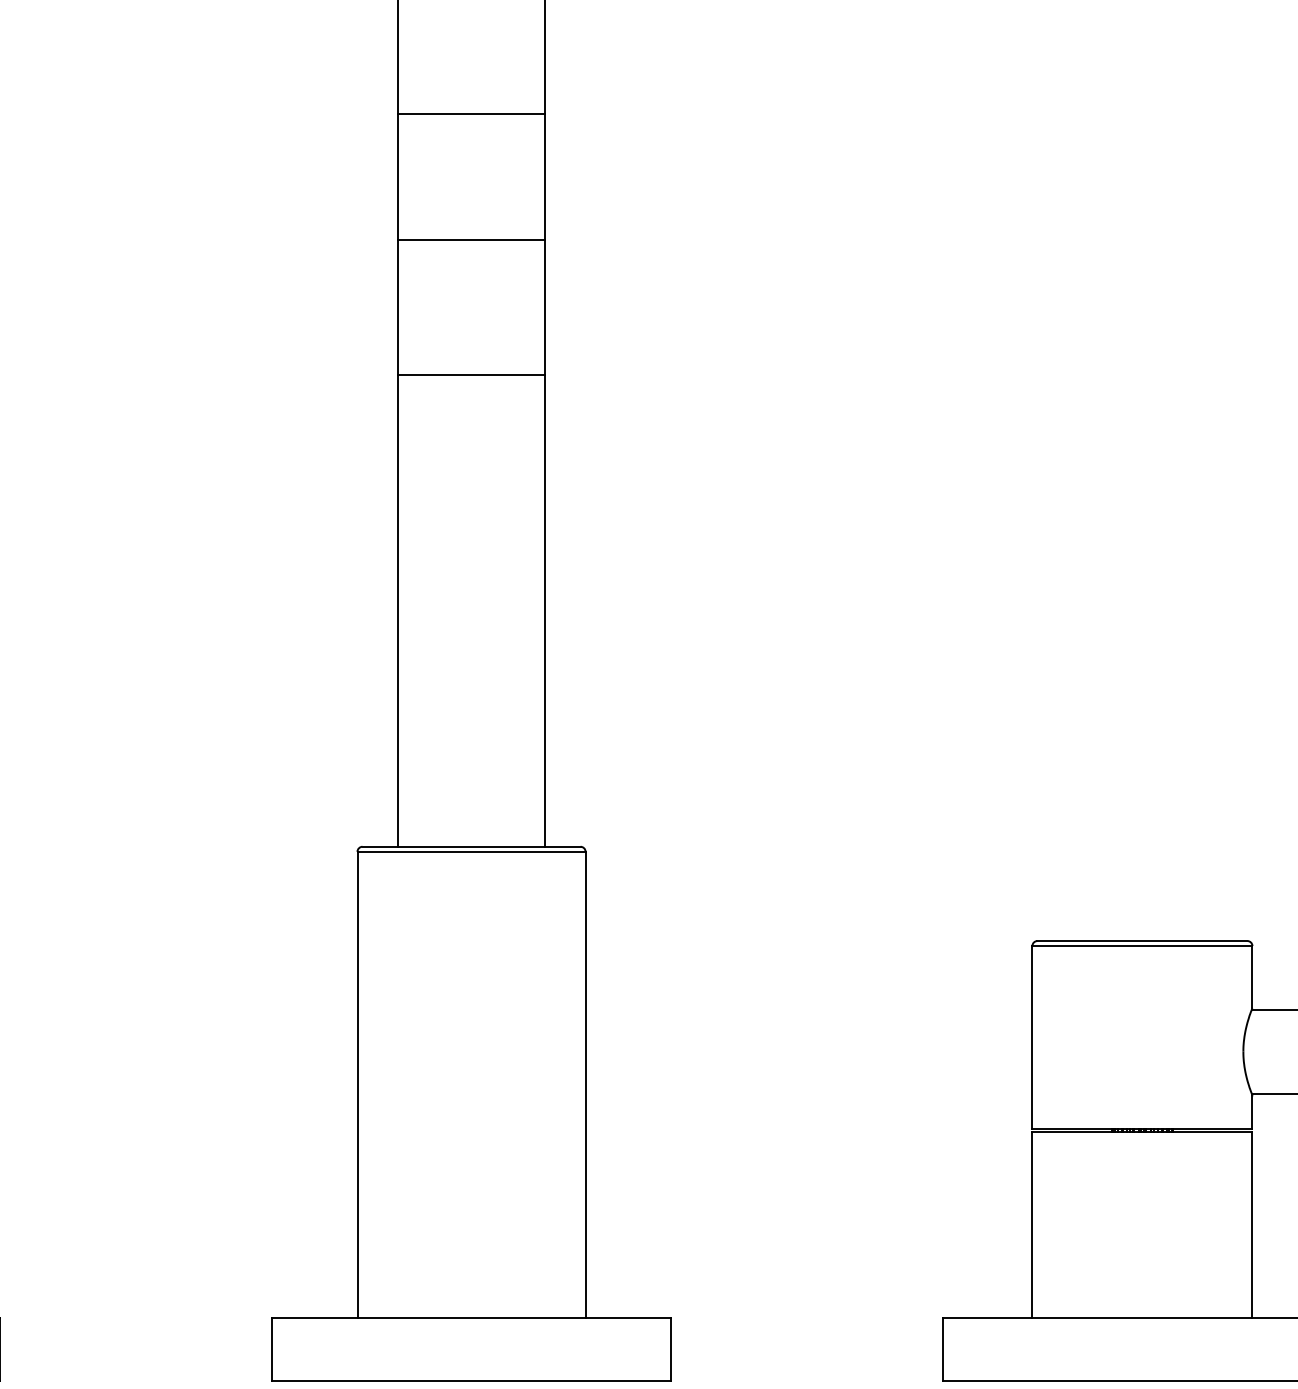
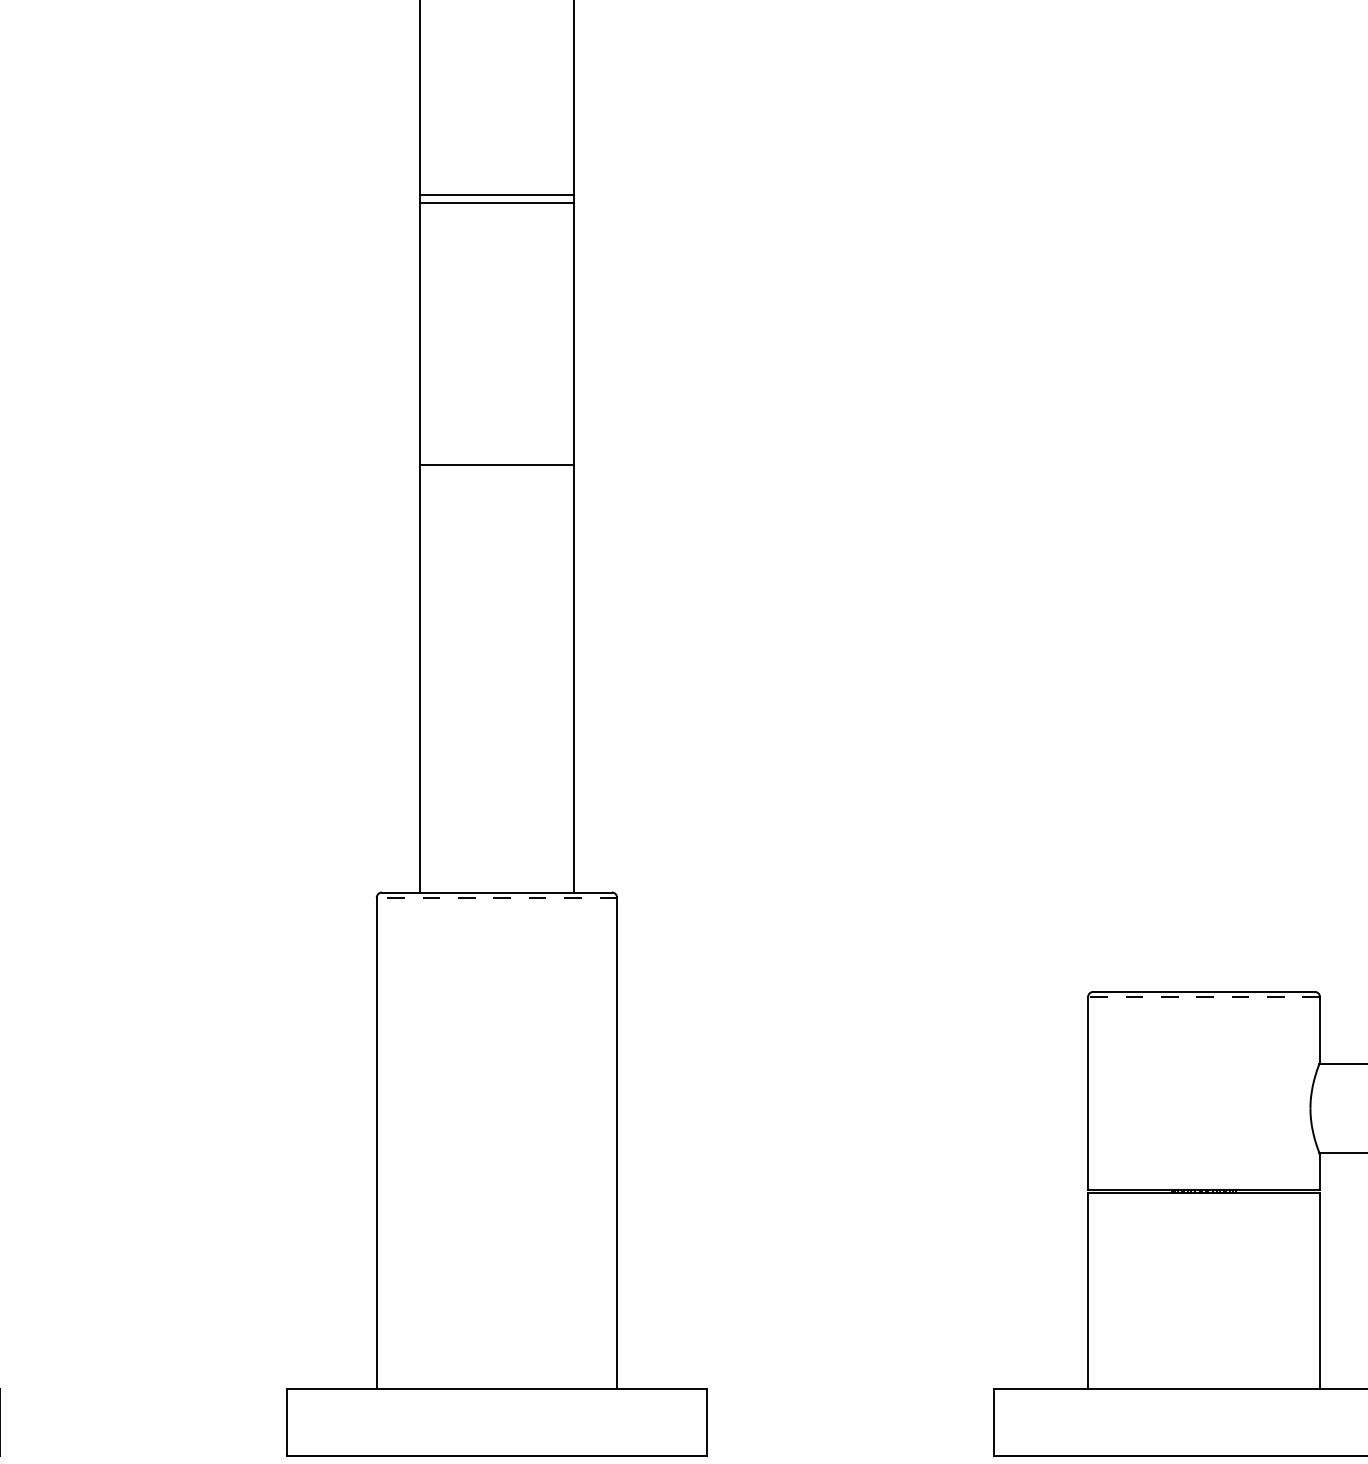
line: (471, 114) -> (496, 195), moved
line: (471, 239) -> (496, 202), moved
line: (471, 375) -> (496, 465), moved
line: (471, 851) -> (496, 897), solid -> dashed
line: (1141, 946) -> (1203, 997), solid -> dashed

